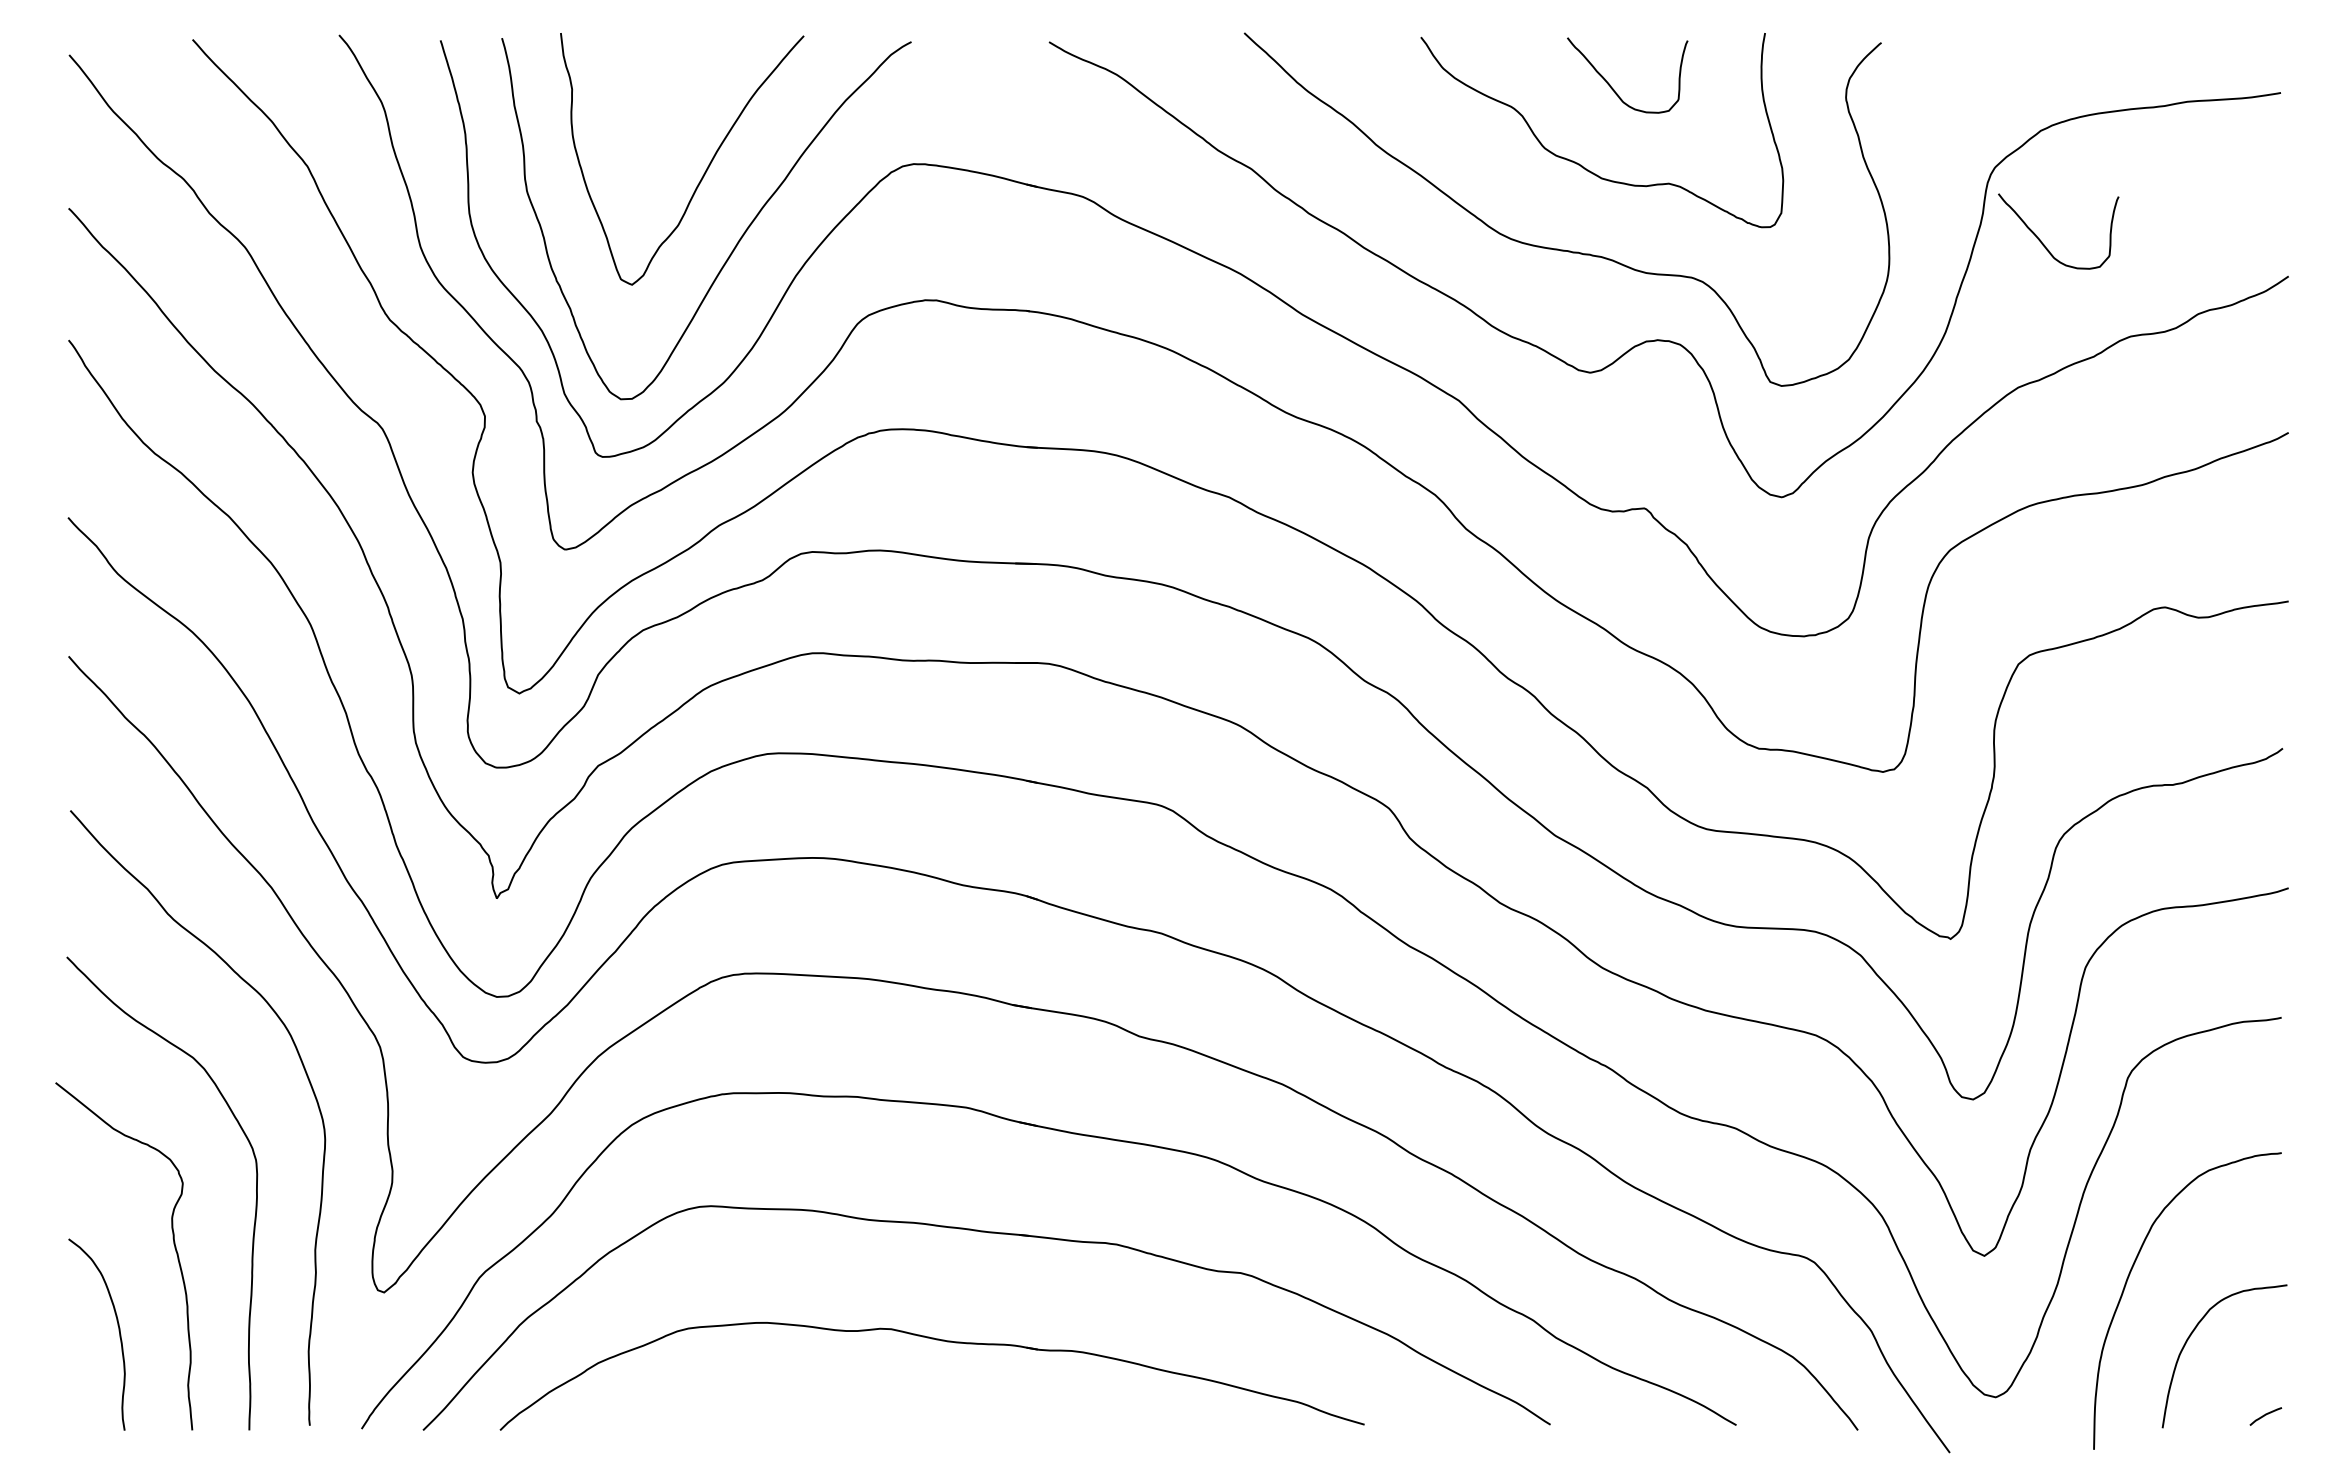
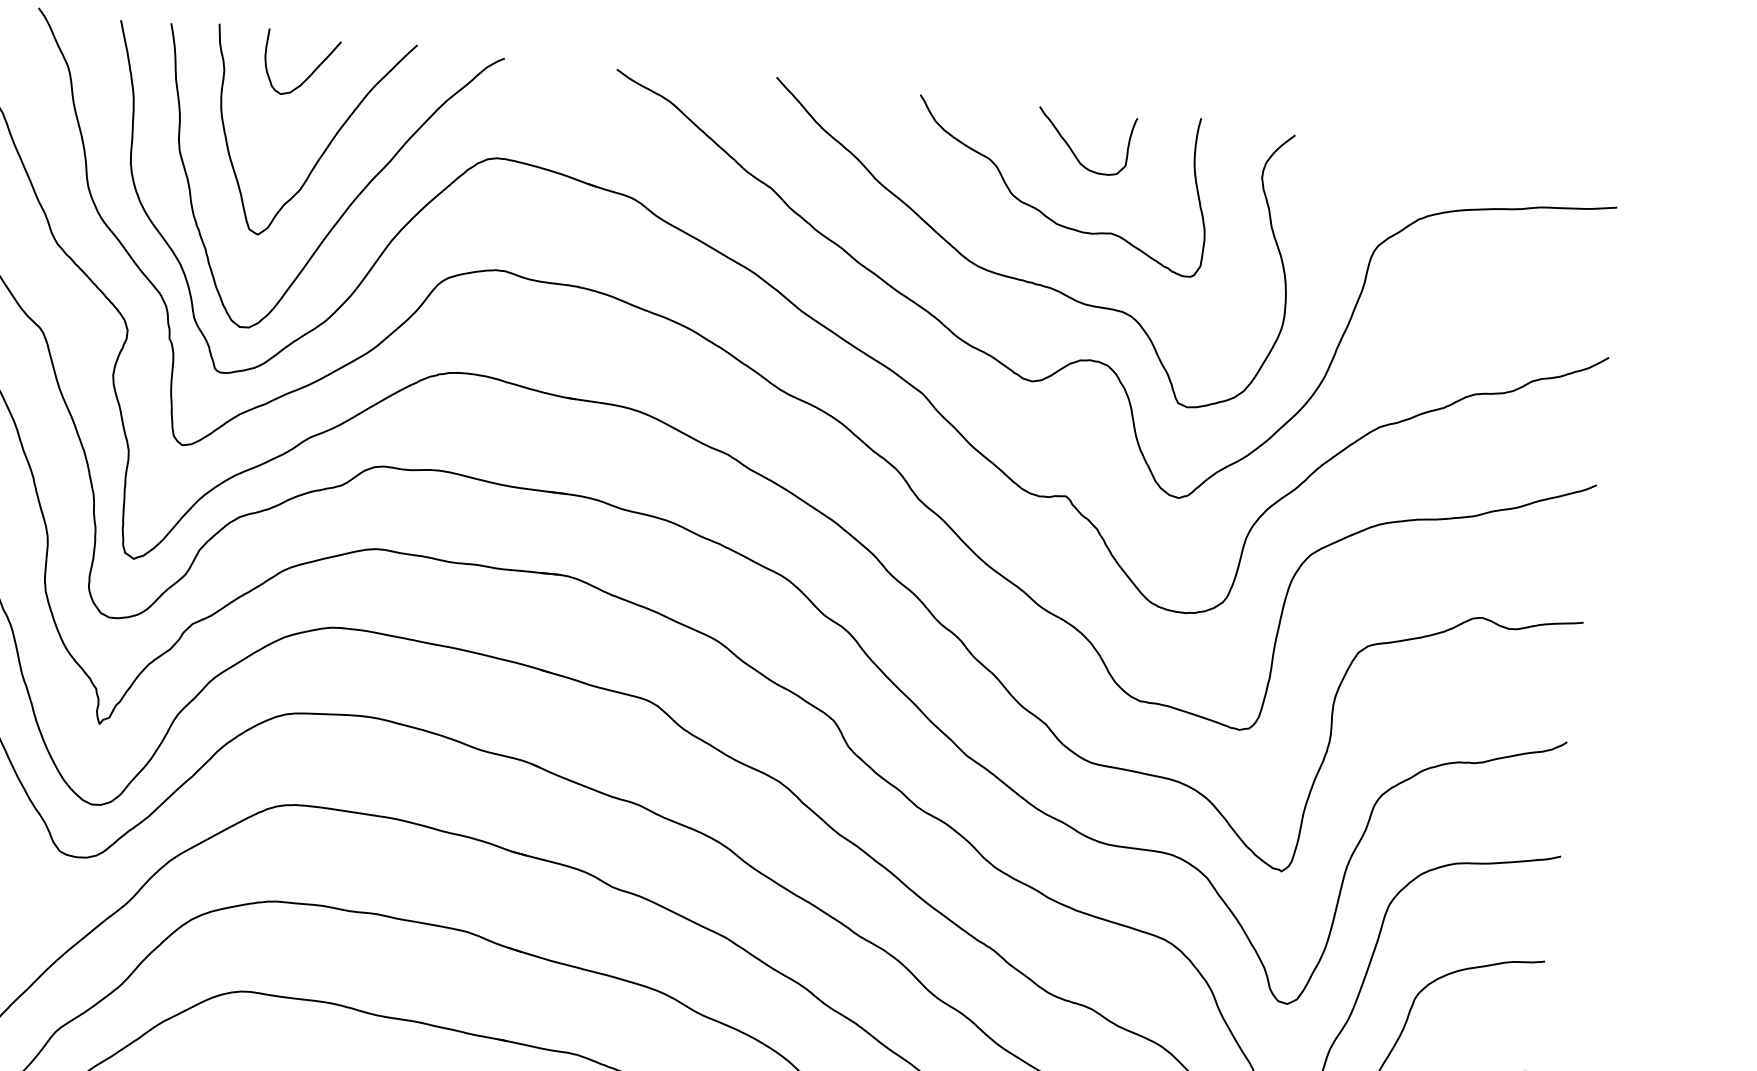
curve: (679, 80) -> (312, 71), added
curve: (2044, 244) -> (1412, 312), removed

